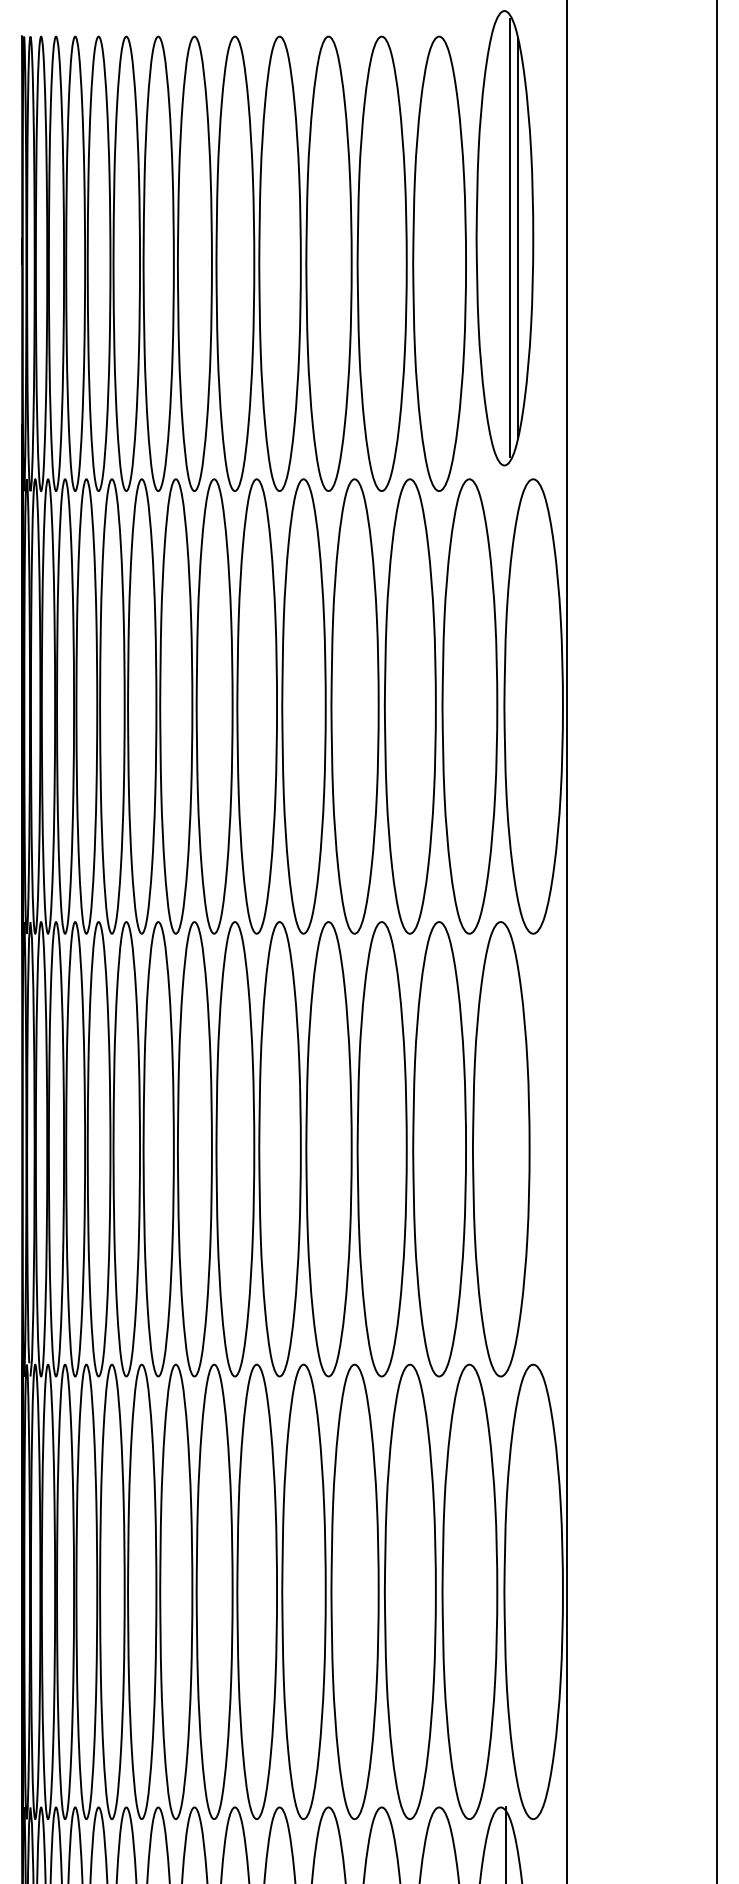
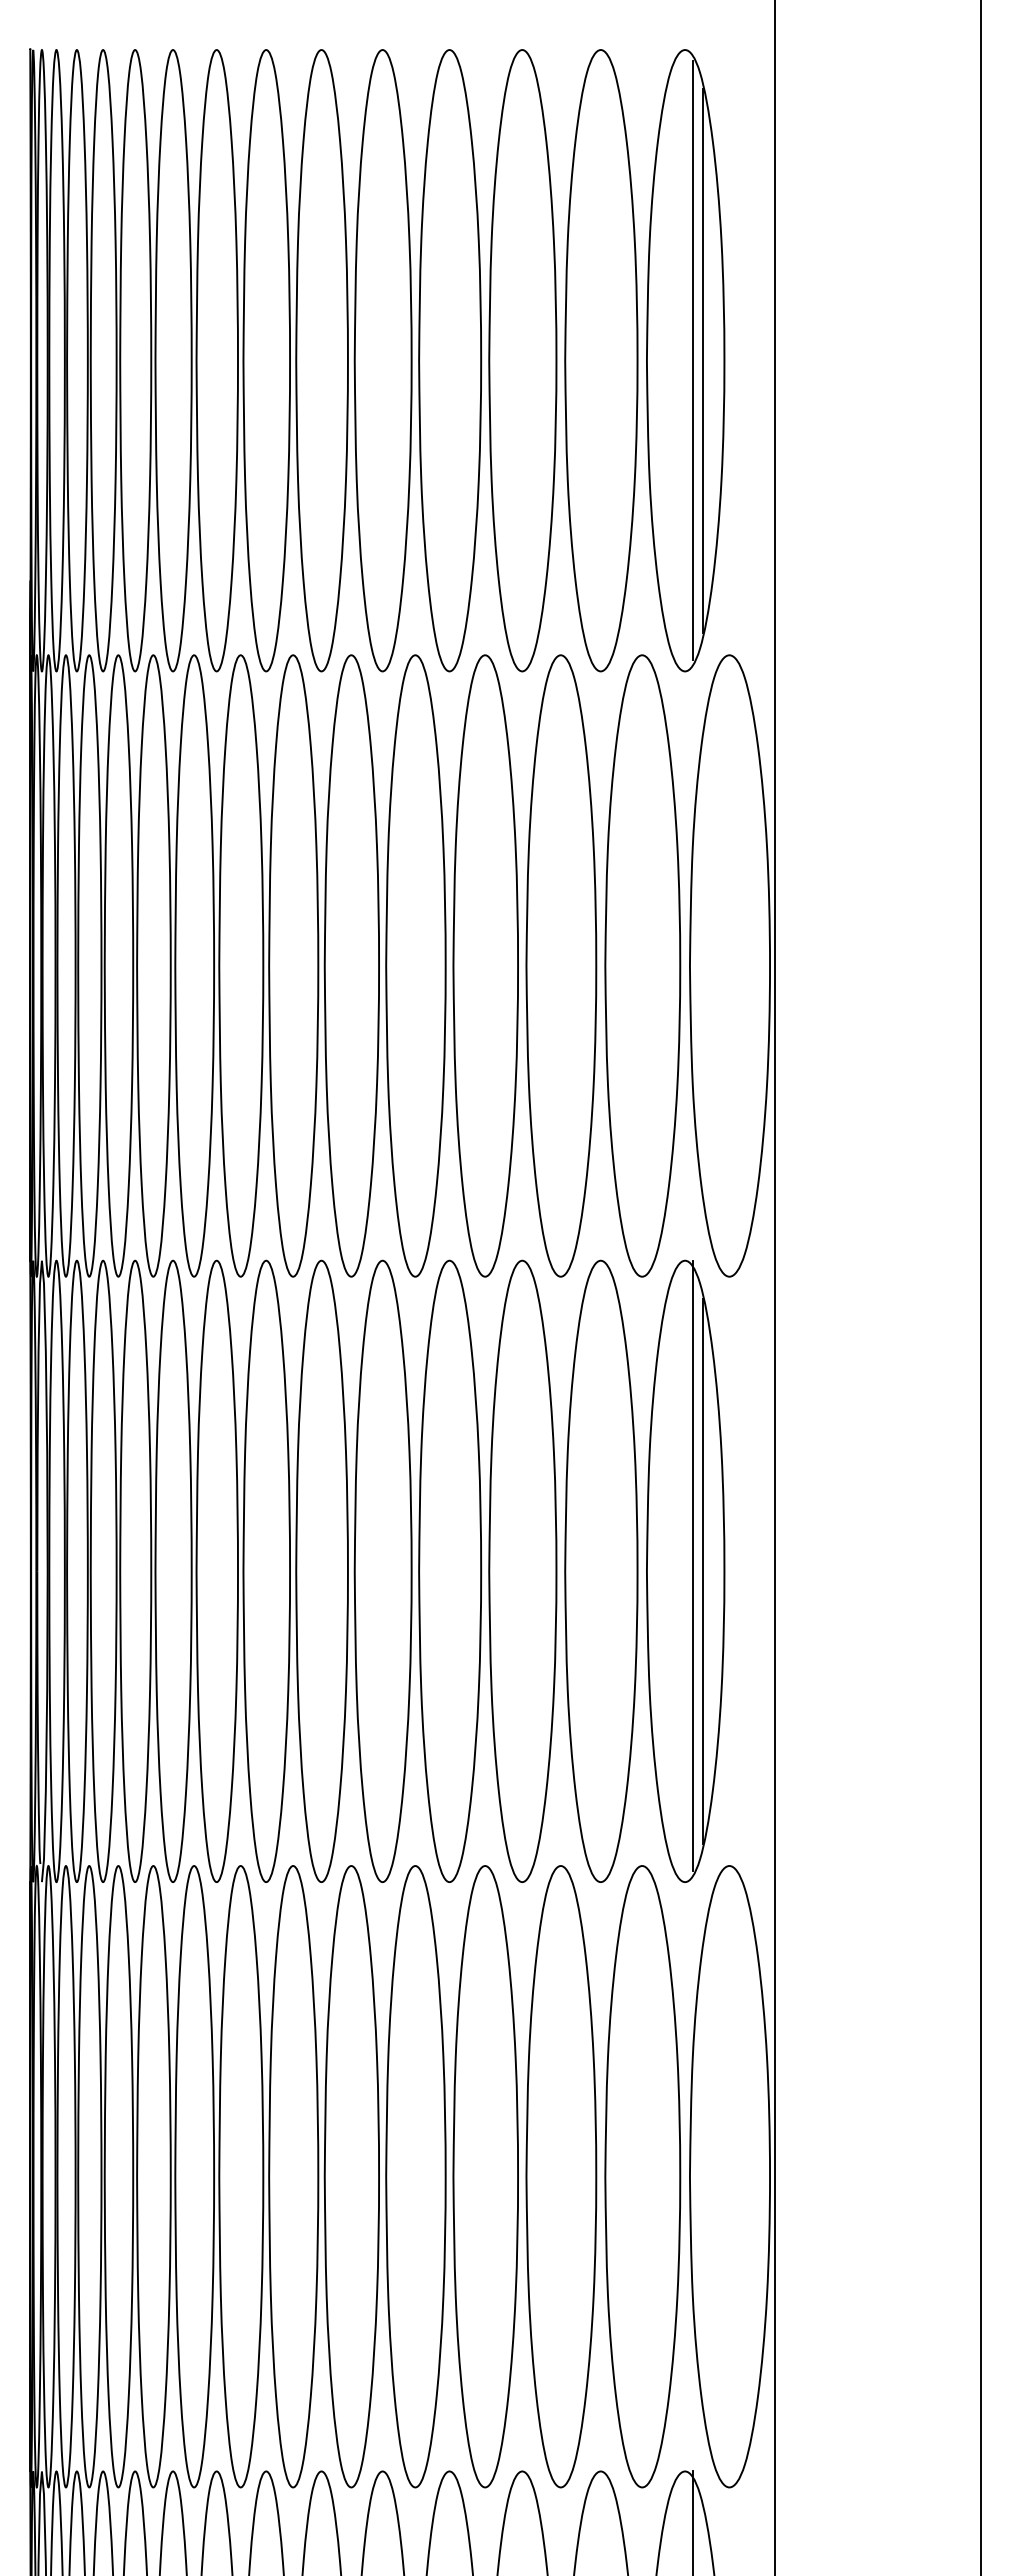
part: (504, 238) -> (685, 360), moved
line: (506, 1144) -> (692, 1565), added
line: (514, 1149) -> (703, 1571), added

